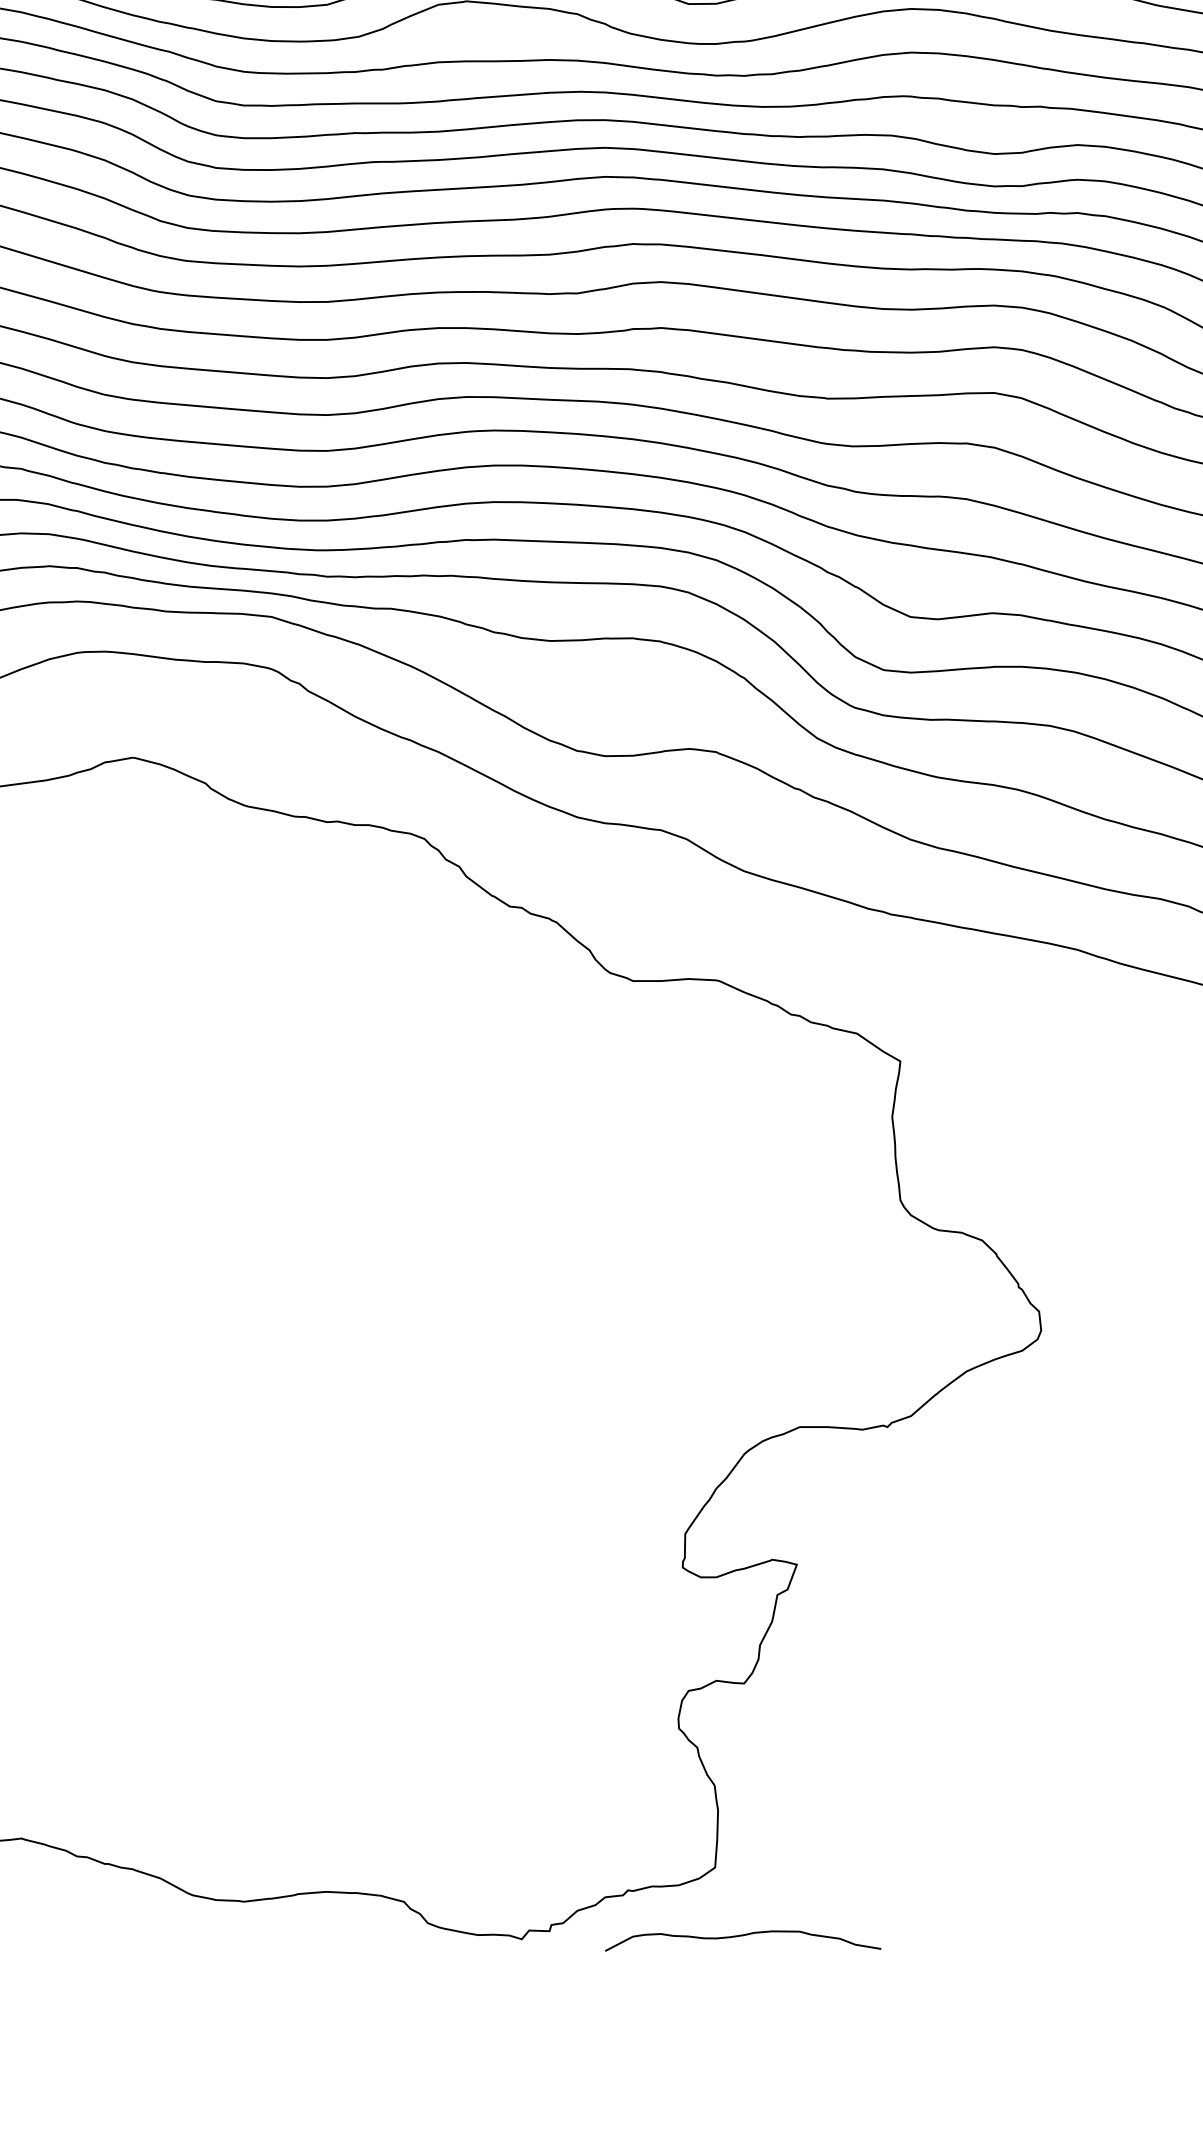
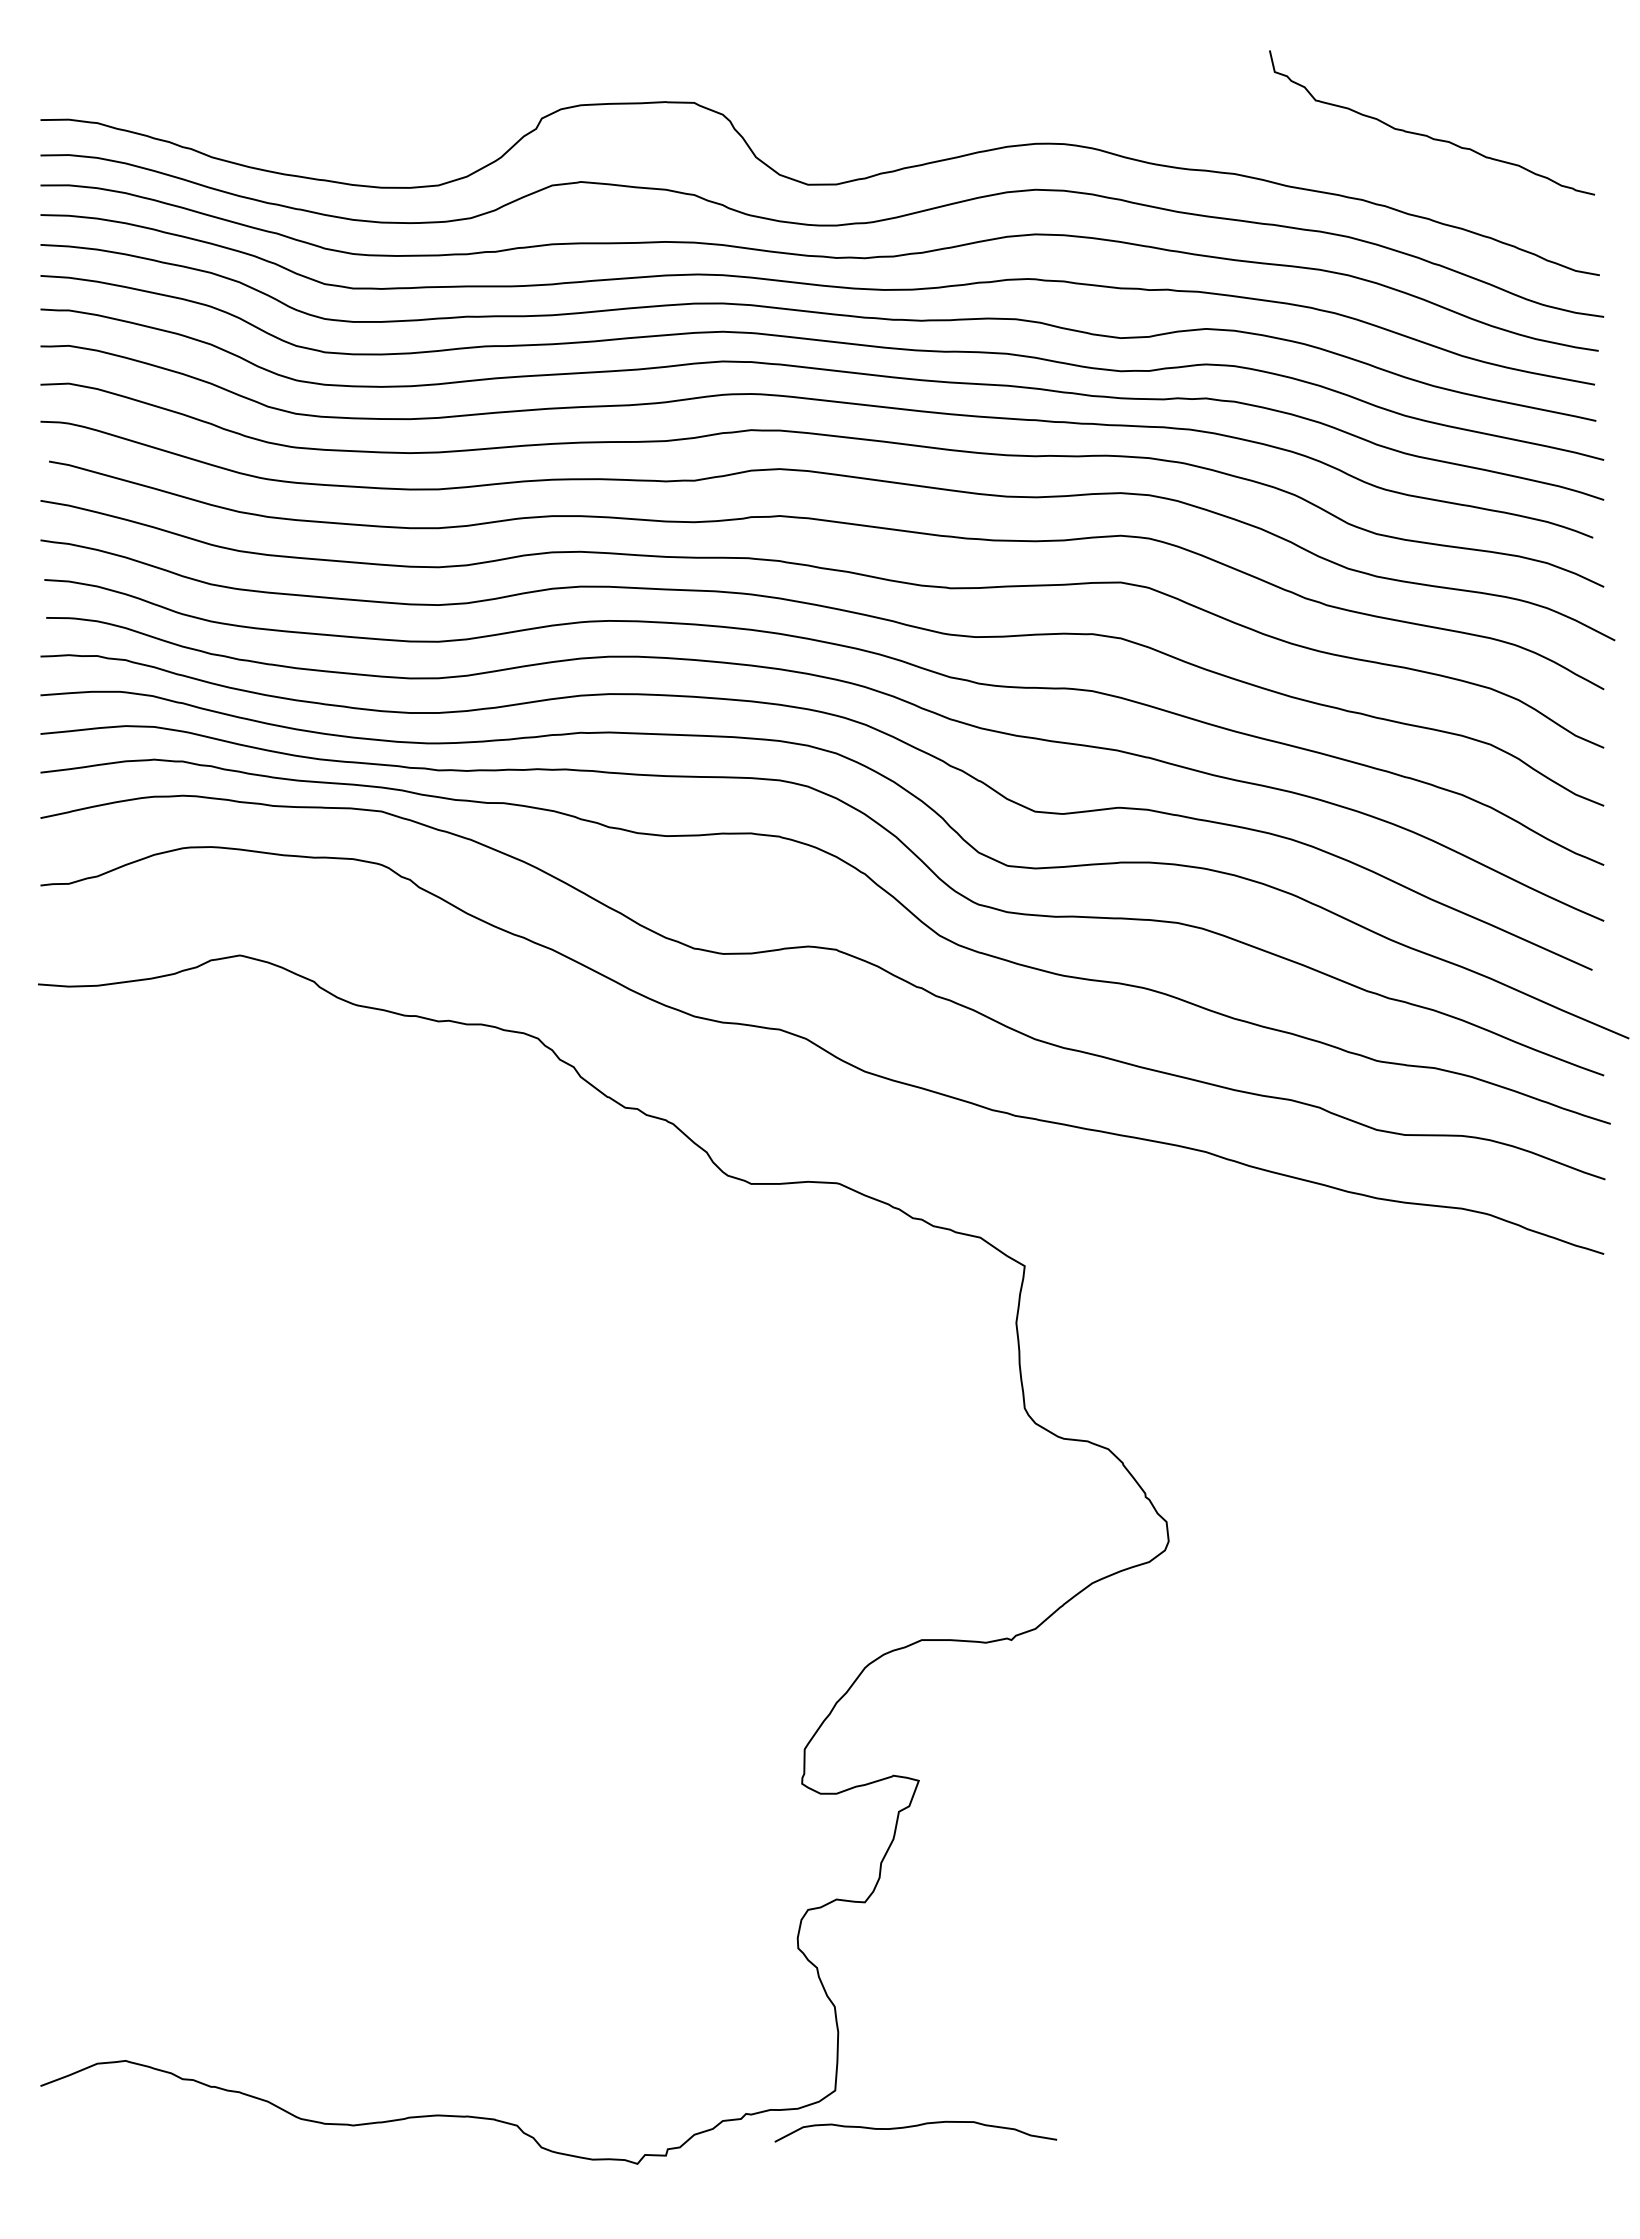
curve: (740, 1936) -> (913, 2127), moved

